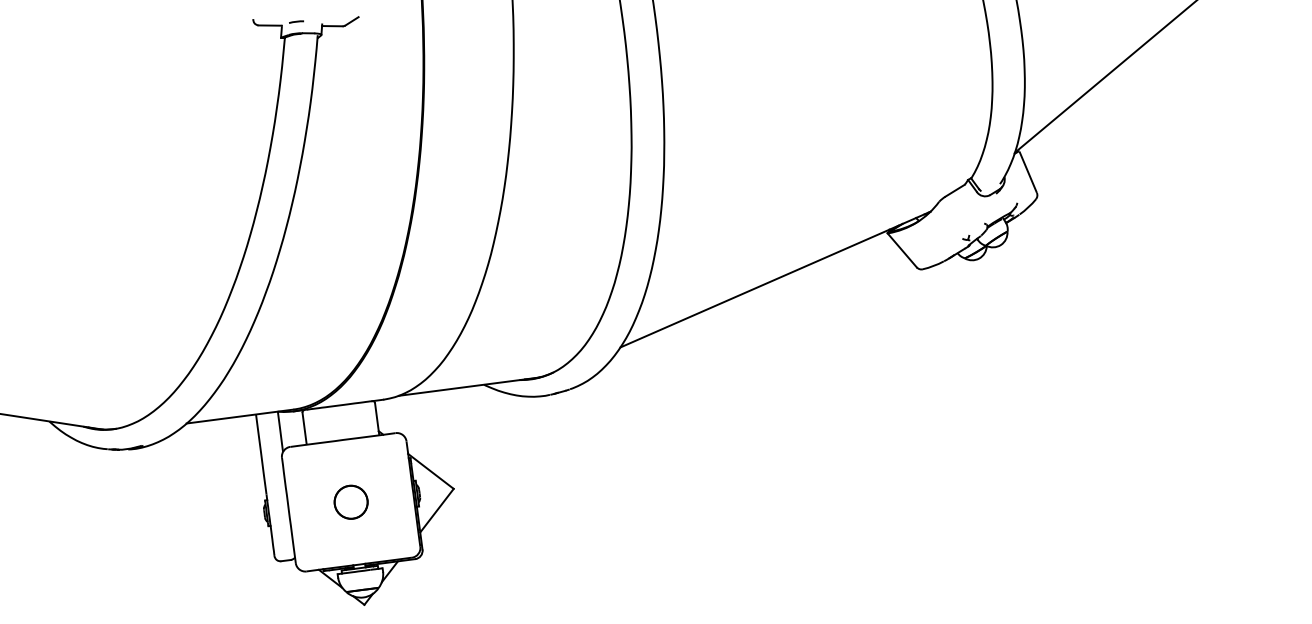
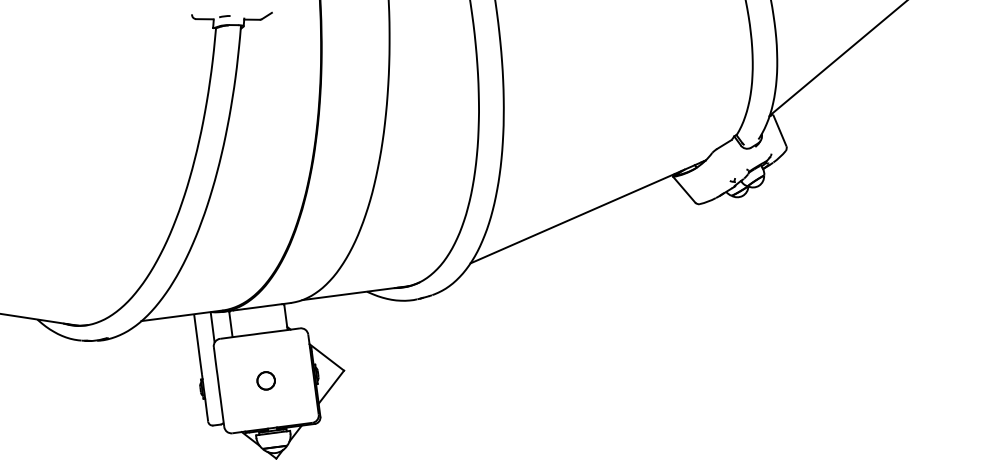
circle: (350, 501) -> (265, 380), size x0.7

